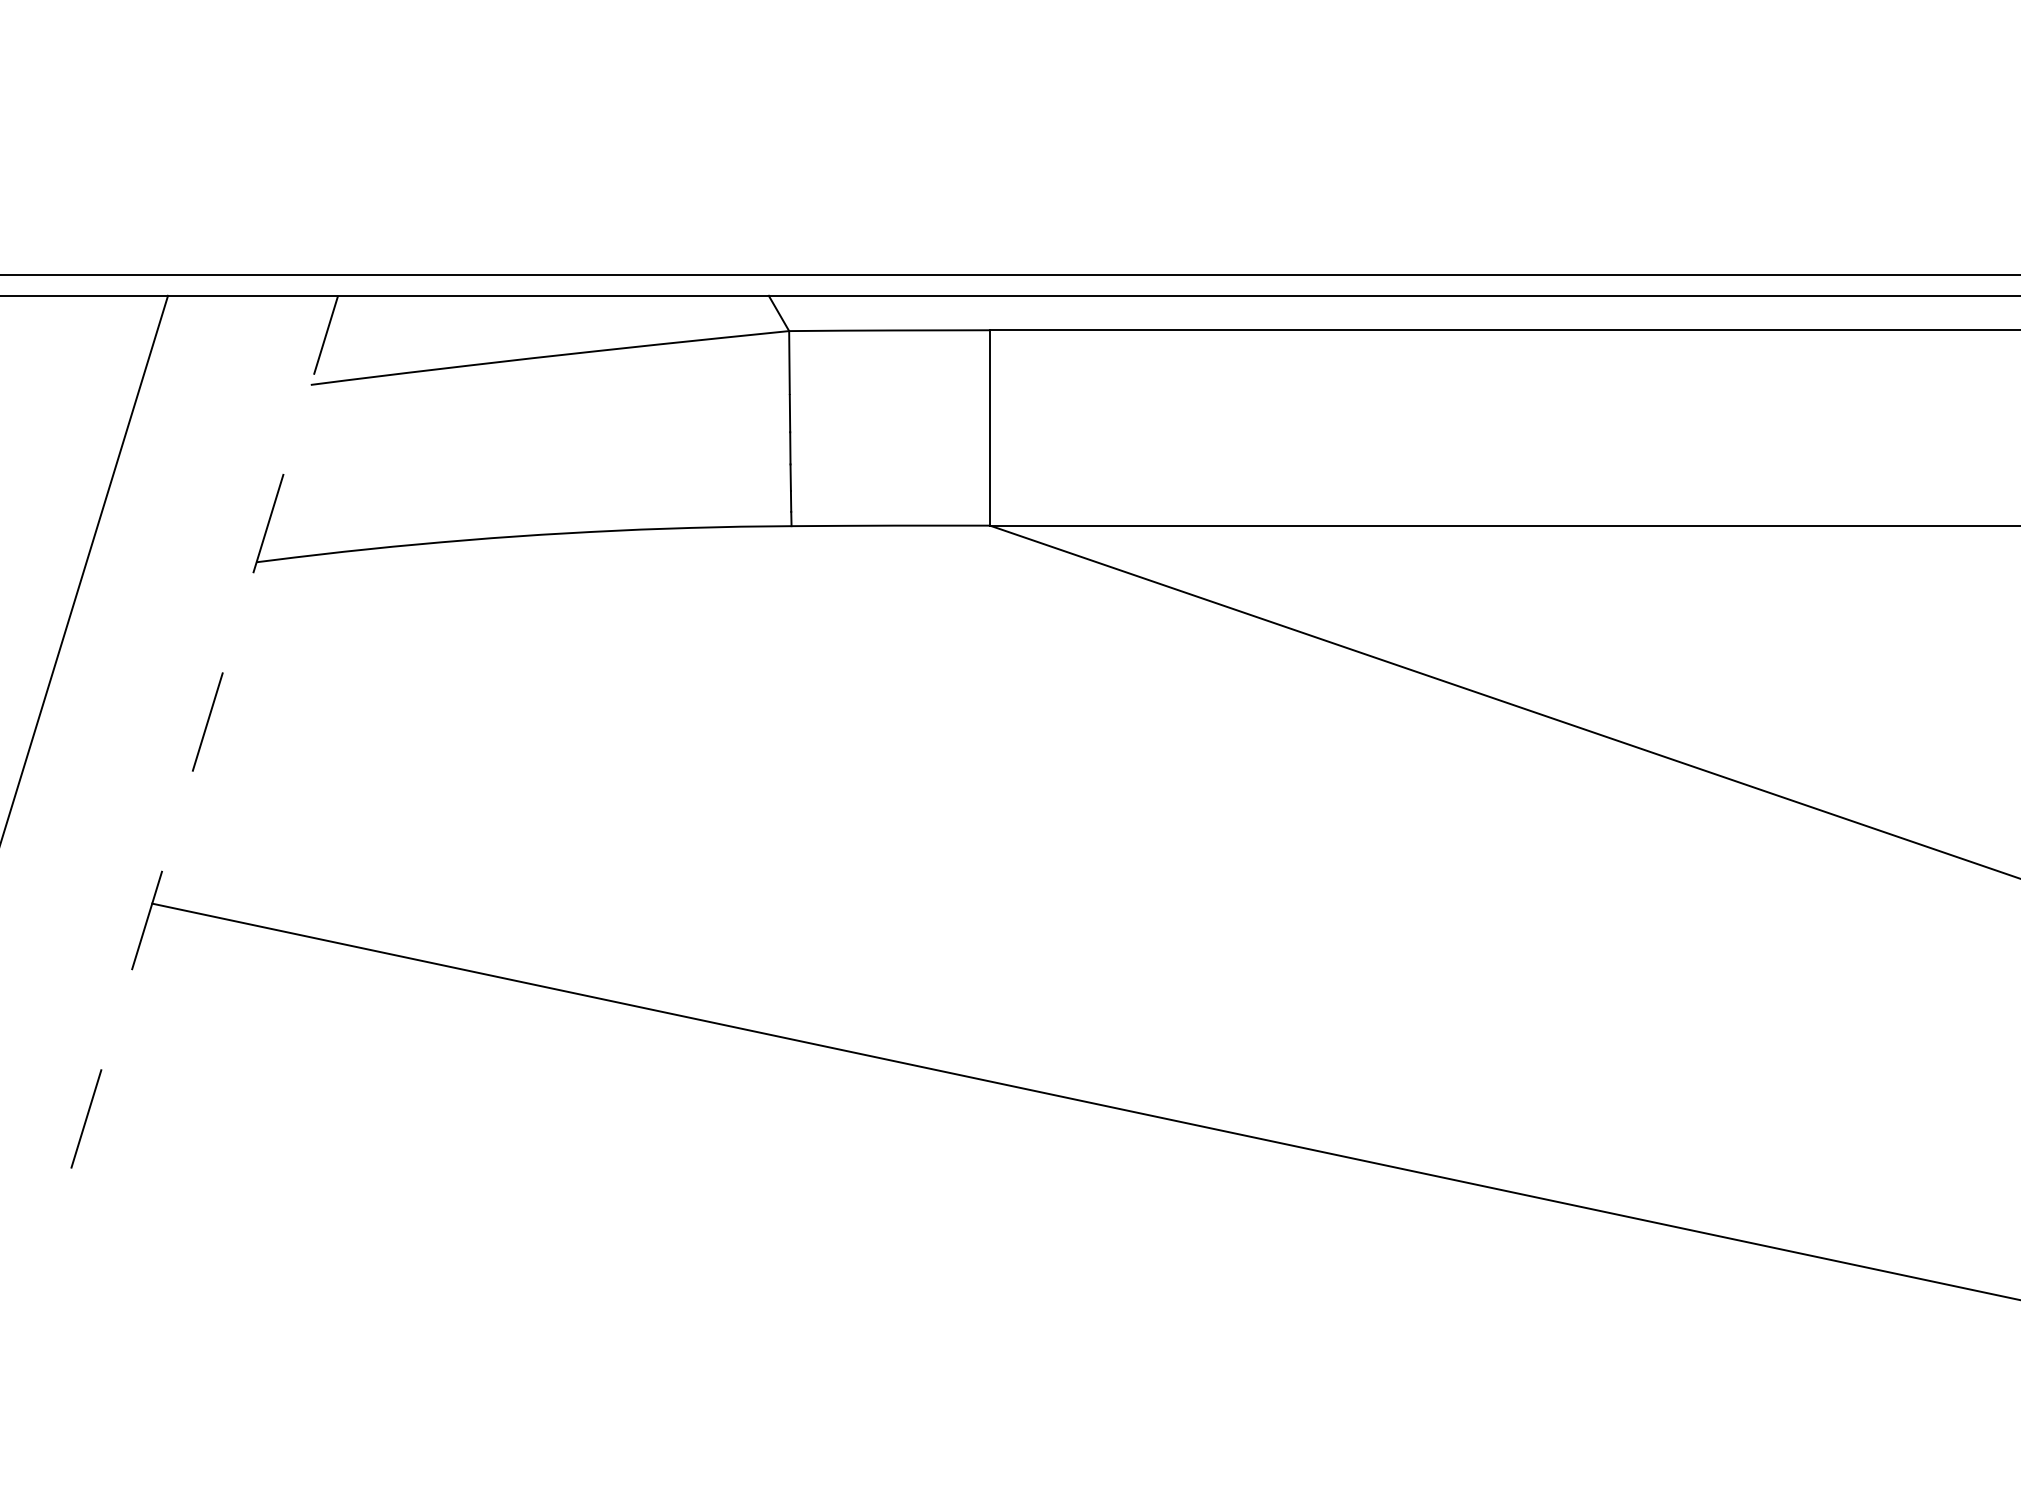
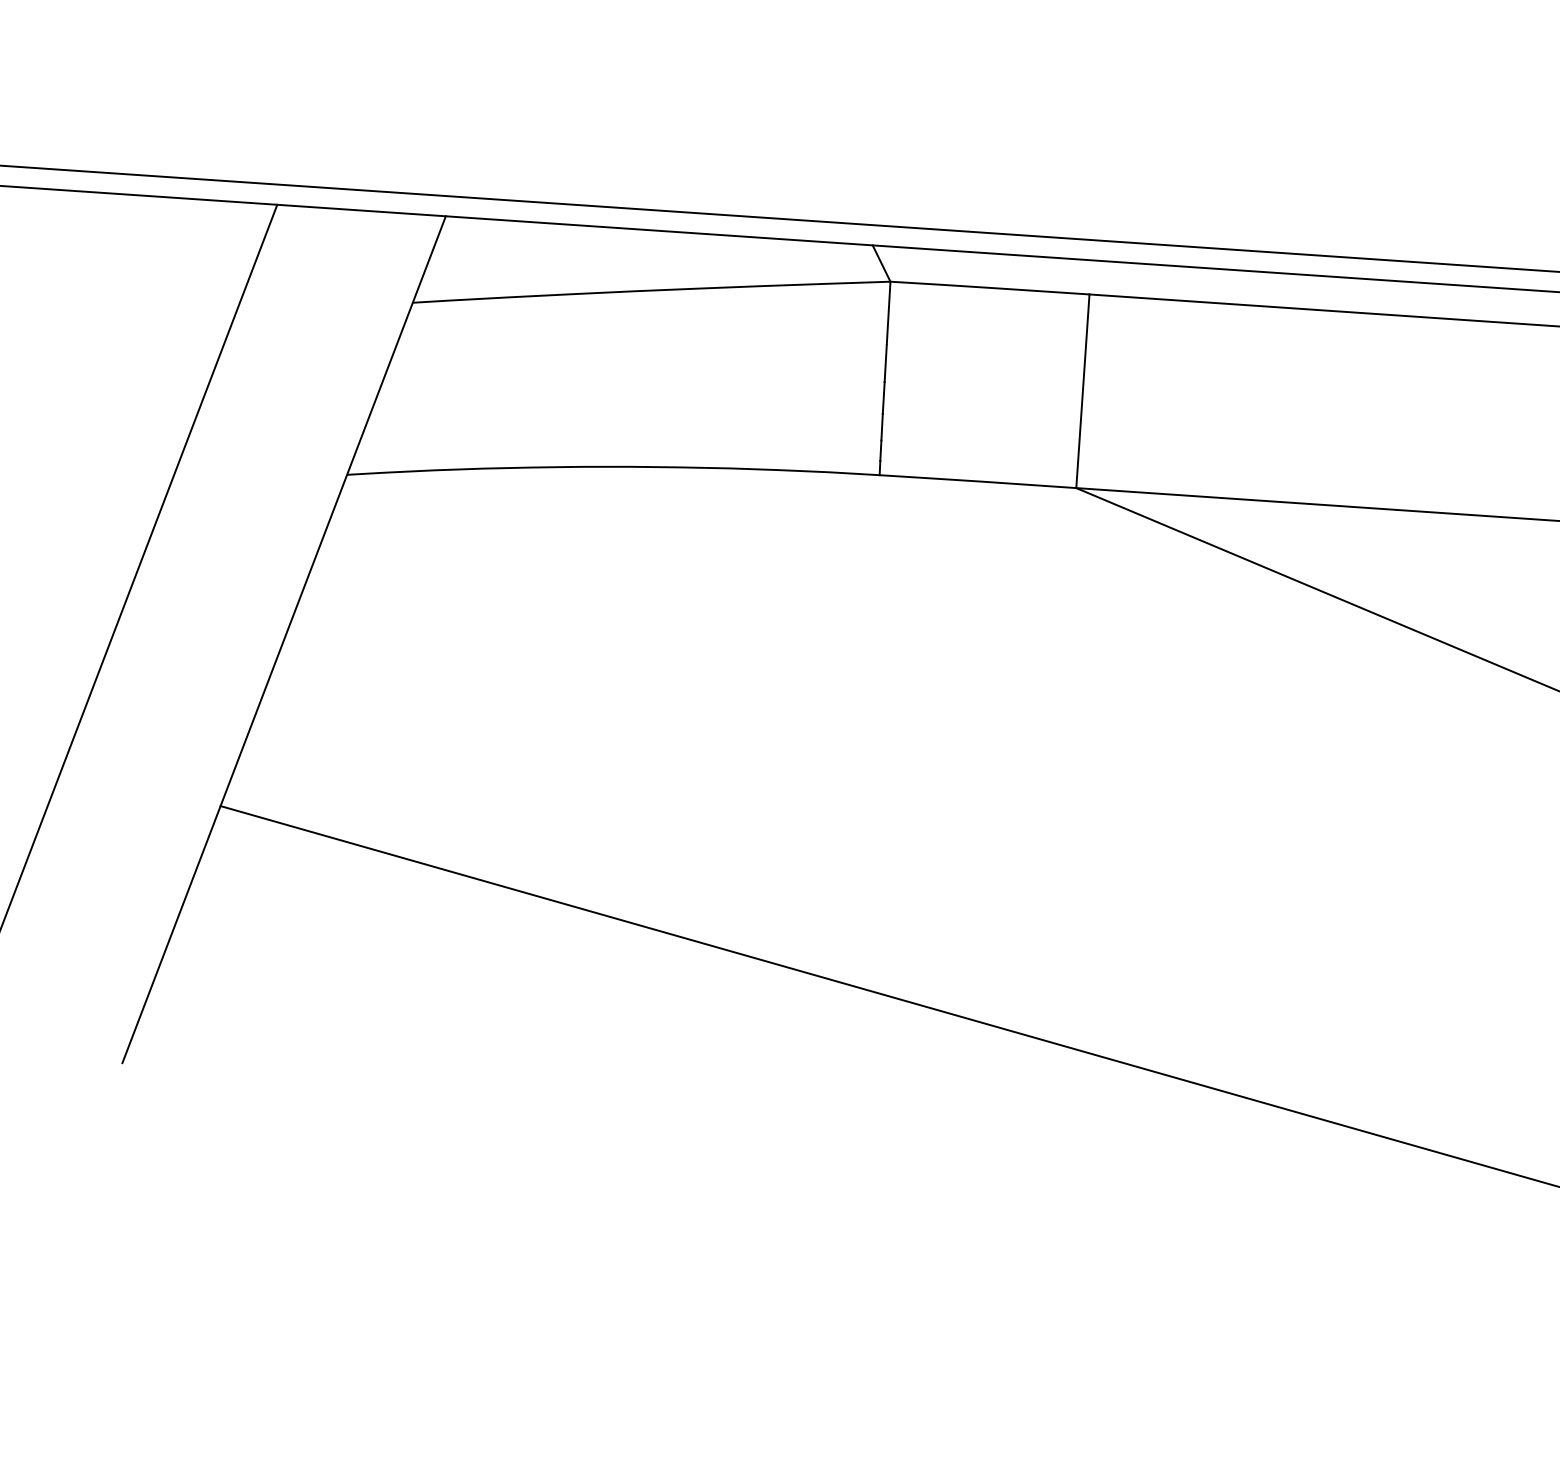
line: (204, 731) -> (284, 639), dashed -> solid

